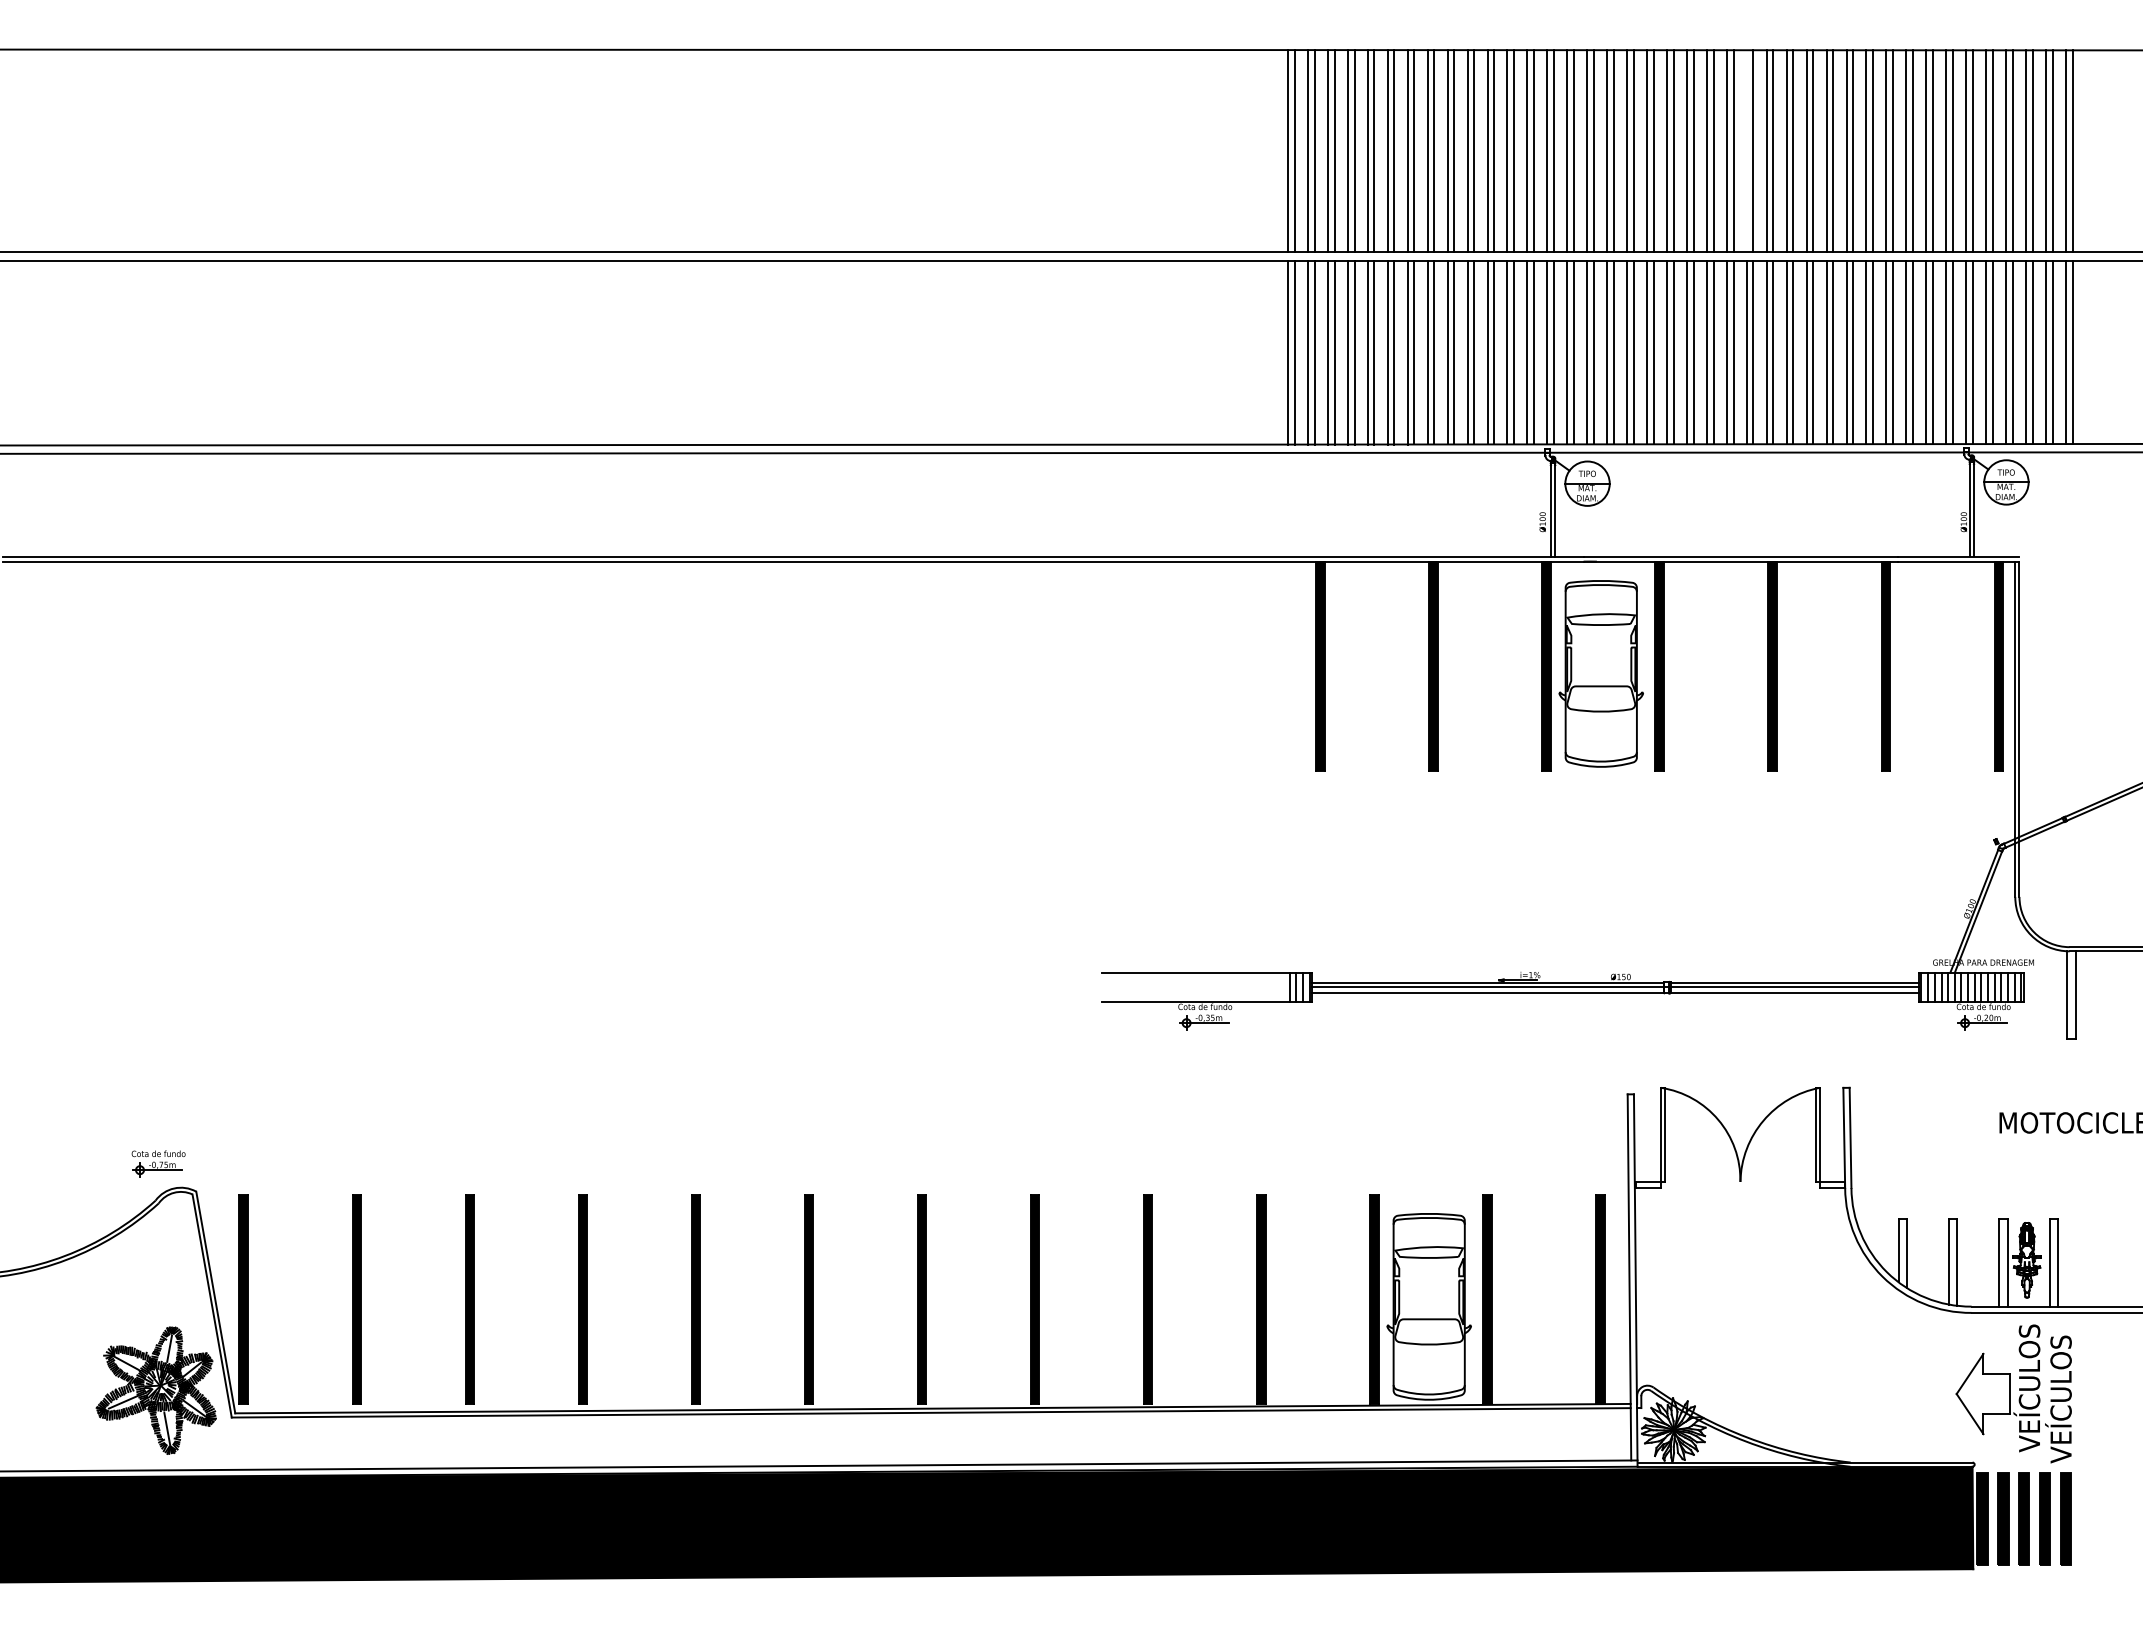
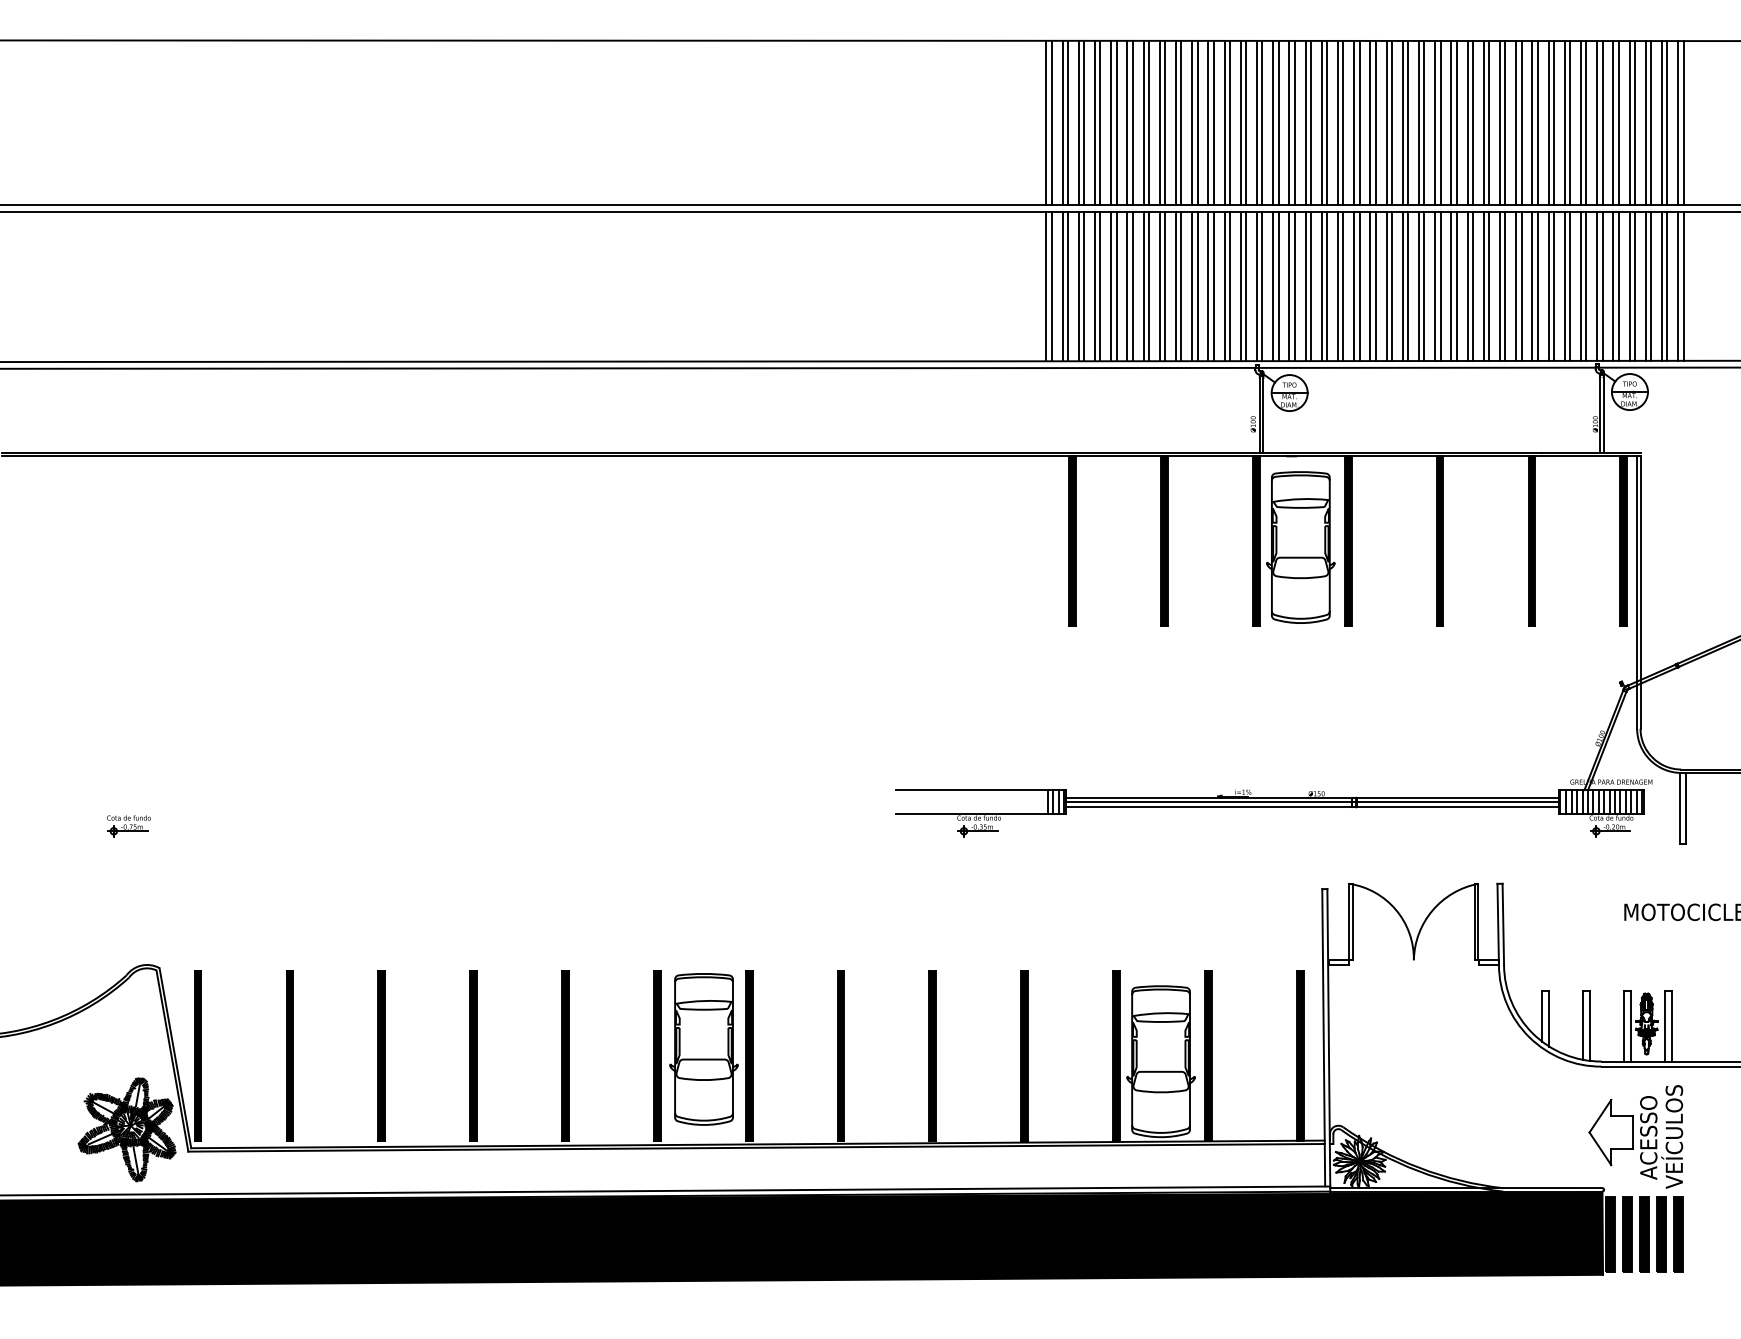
line: (1746, 151) -> (1418, 123), added
part: (158, 1163) -> (128, 825), moved
part: (866, 1291) -> (703, 1049), added
text: (2026, 1388) -> (1646, 1128), VEÍCULOS -> ACESSO

